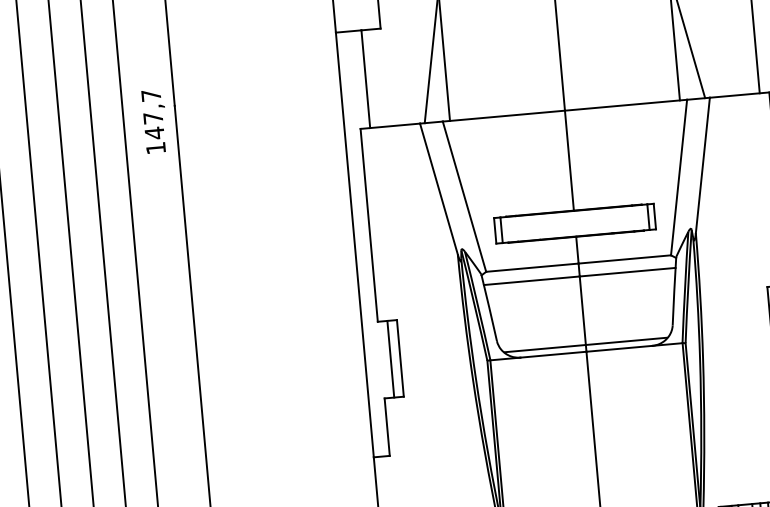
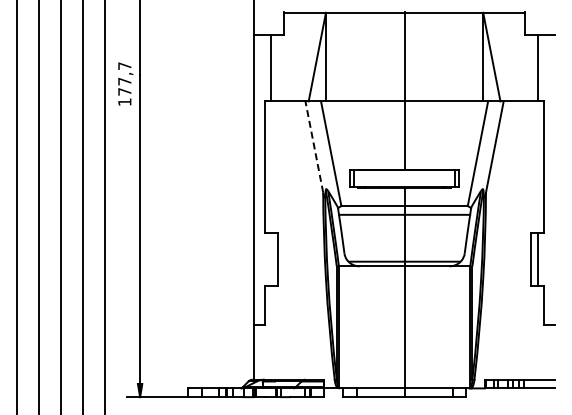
text: (154, 132) -> (124, 91), 147,7 -> 177,7
line: (439, 188) -> (314, 146), solid -> dashed
line: (390, 359) -> (271, 259), removed

